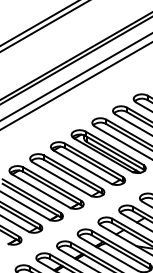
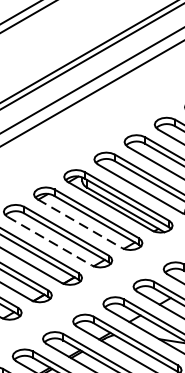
line: (82, 167) -> (80, 224), solid -> dashed
line: (61, 179) -> (49, 241), solid -> dashed

